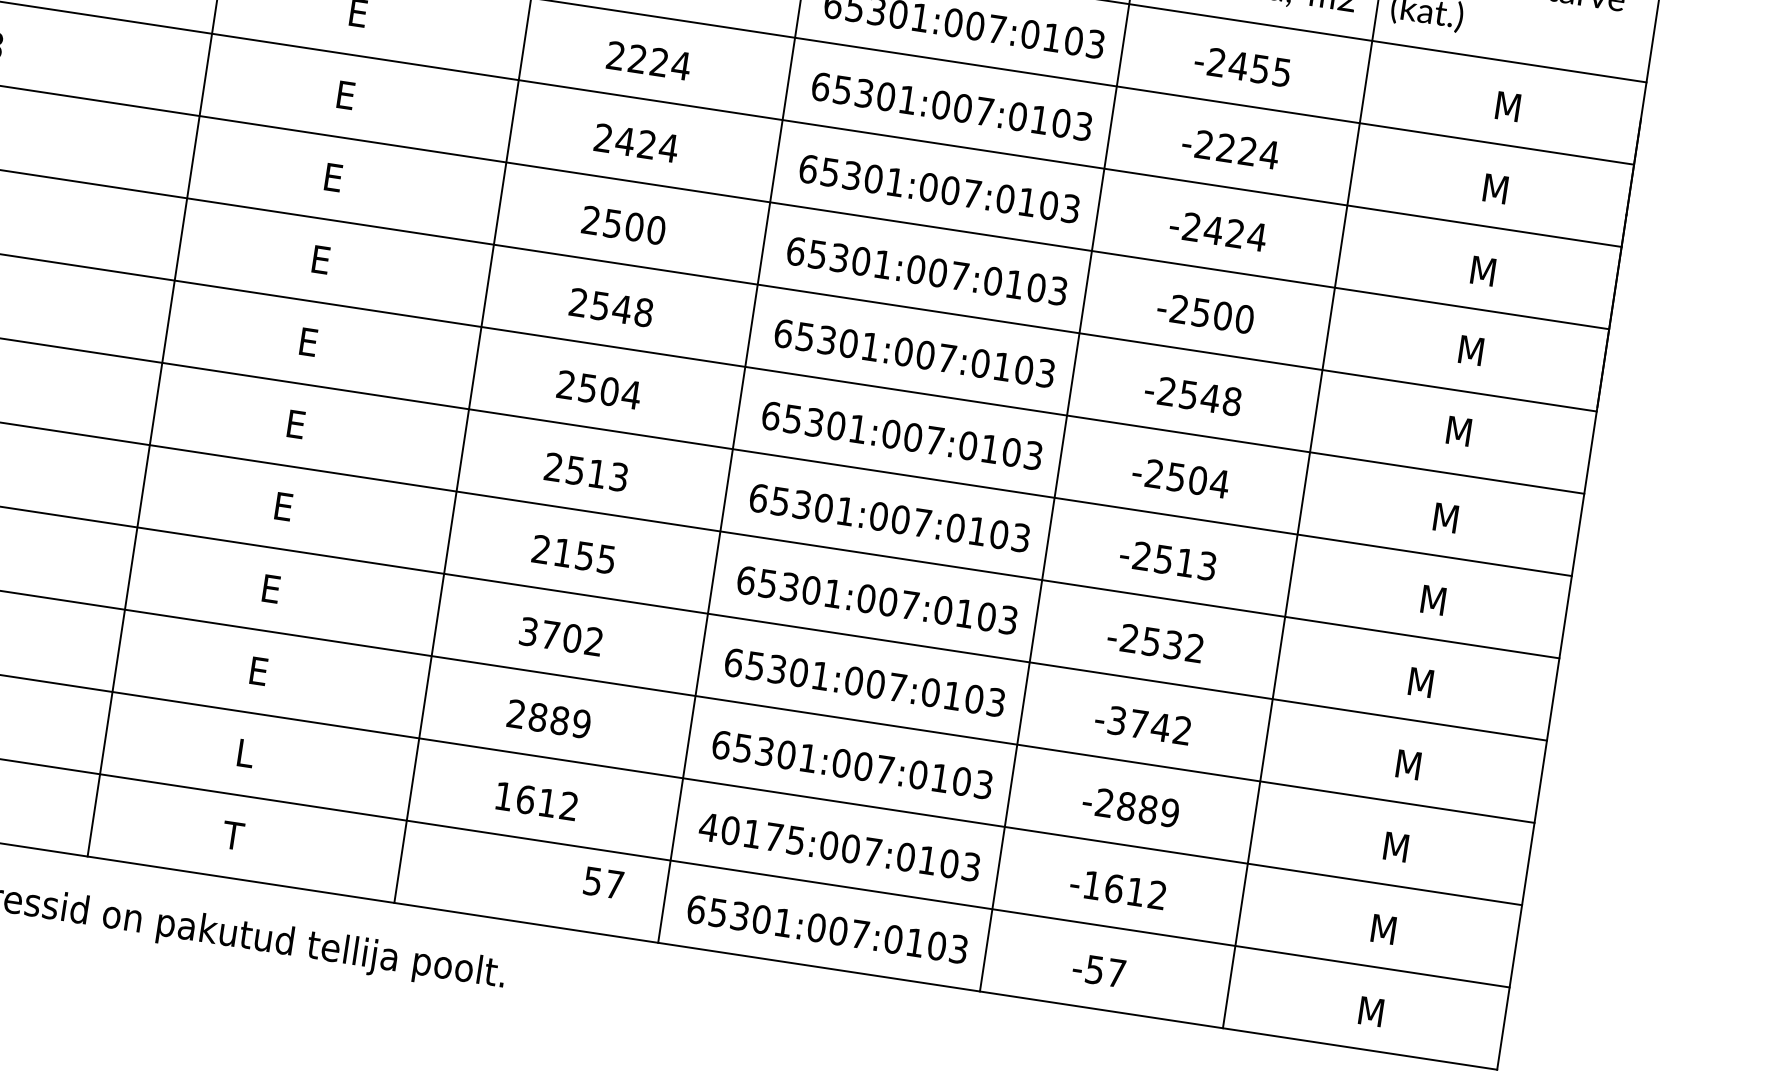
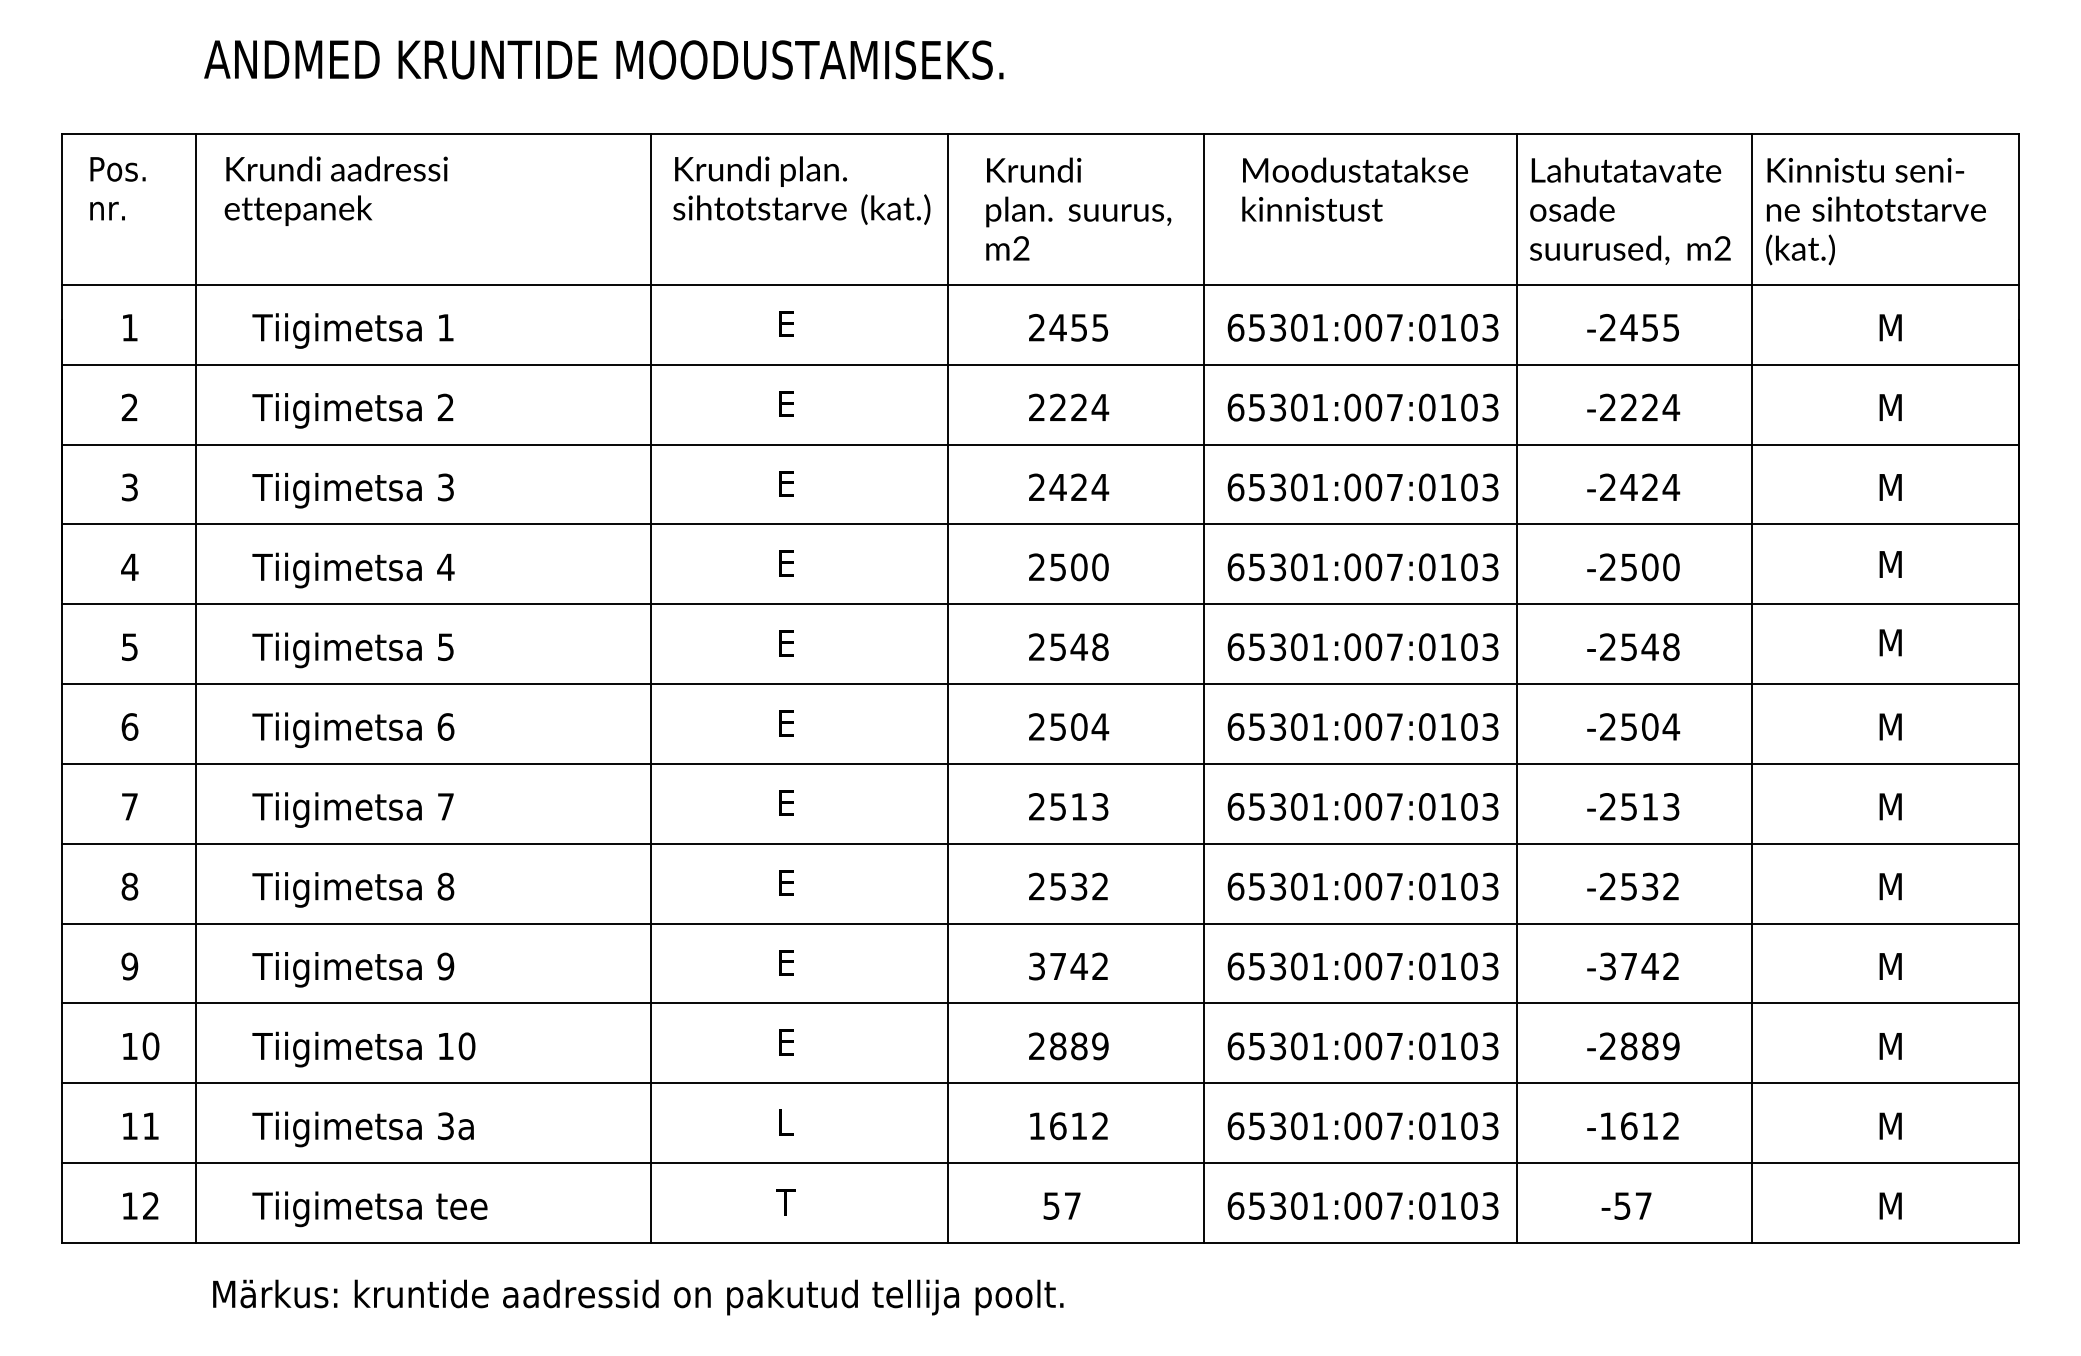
text: (585, 556) -> (1079, 886), 2155 -> 2532
text: (571, 638) -> (1078, 966), 3702 -> 3742
text: (751, 834) -> (1277, 1126), 40175:007:0103 -> 65301:007:0103
text: (603, 882) -> (1061, 1205), moved

